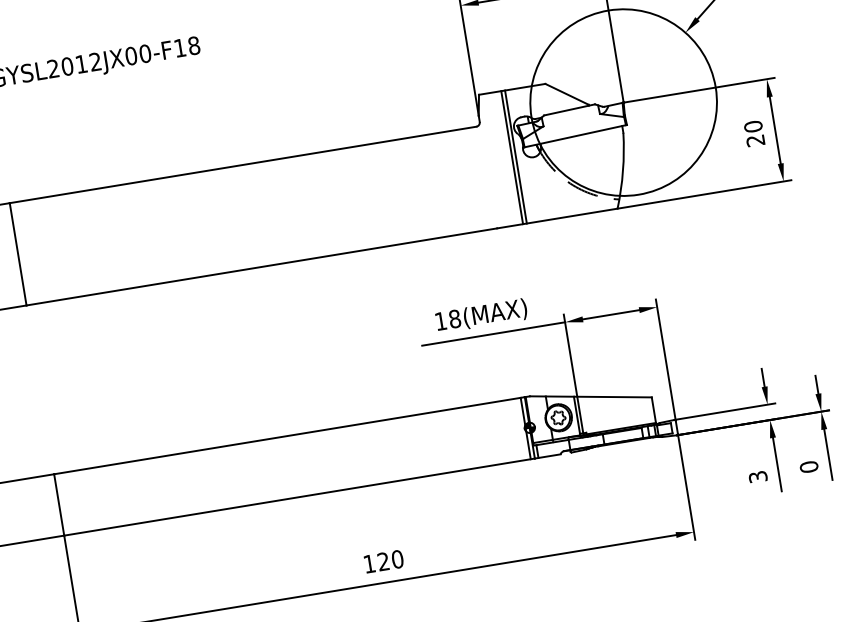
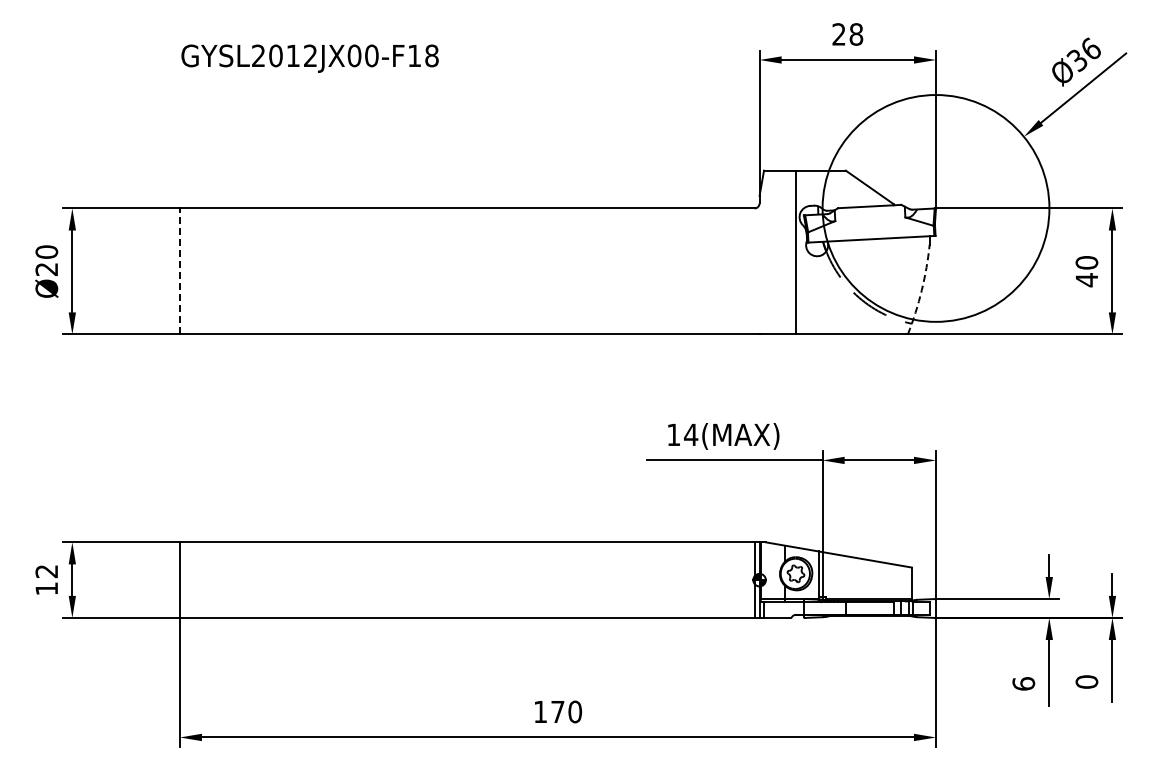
text: (755, 141) -> (1086, 280), 20 -> 40
line: (512, 157) -> (791, 252), removed
arc: (622, 171) -> (921, 290), solid -> dashed
line: (17, 253) -> (179, 270), solid -> dashed
text: (454, 318) -> (690, 434), 18(MAX) -> 14(MAX)
text: (757, 476) -> (1023, 683), 3 -> 6
text: (383, 561) -> (557, 711), 120 -> 170

